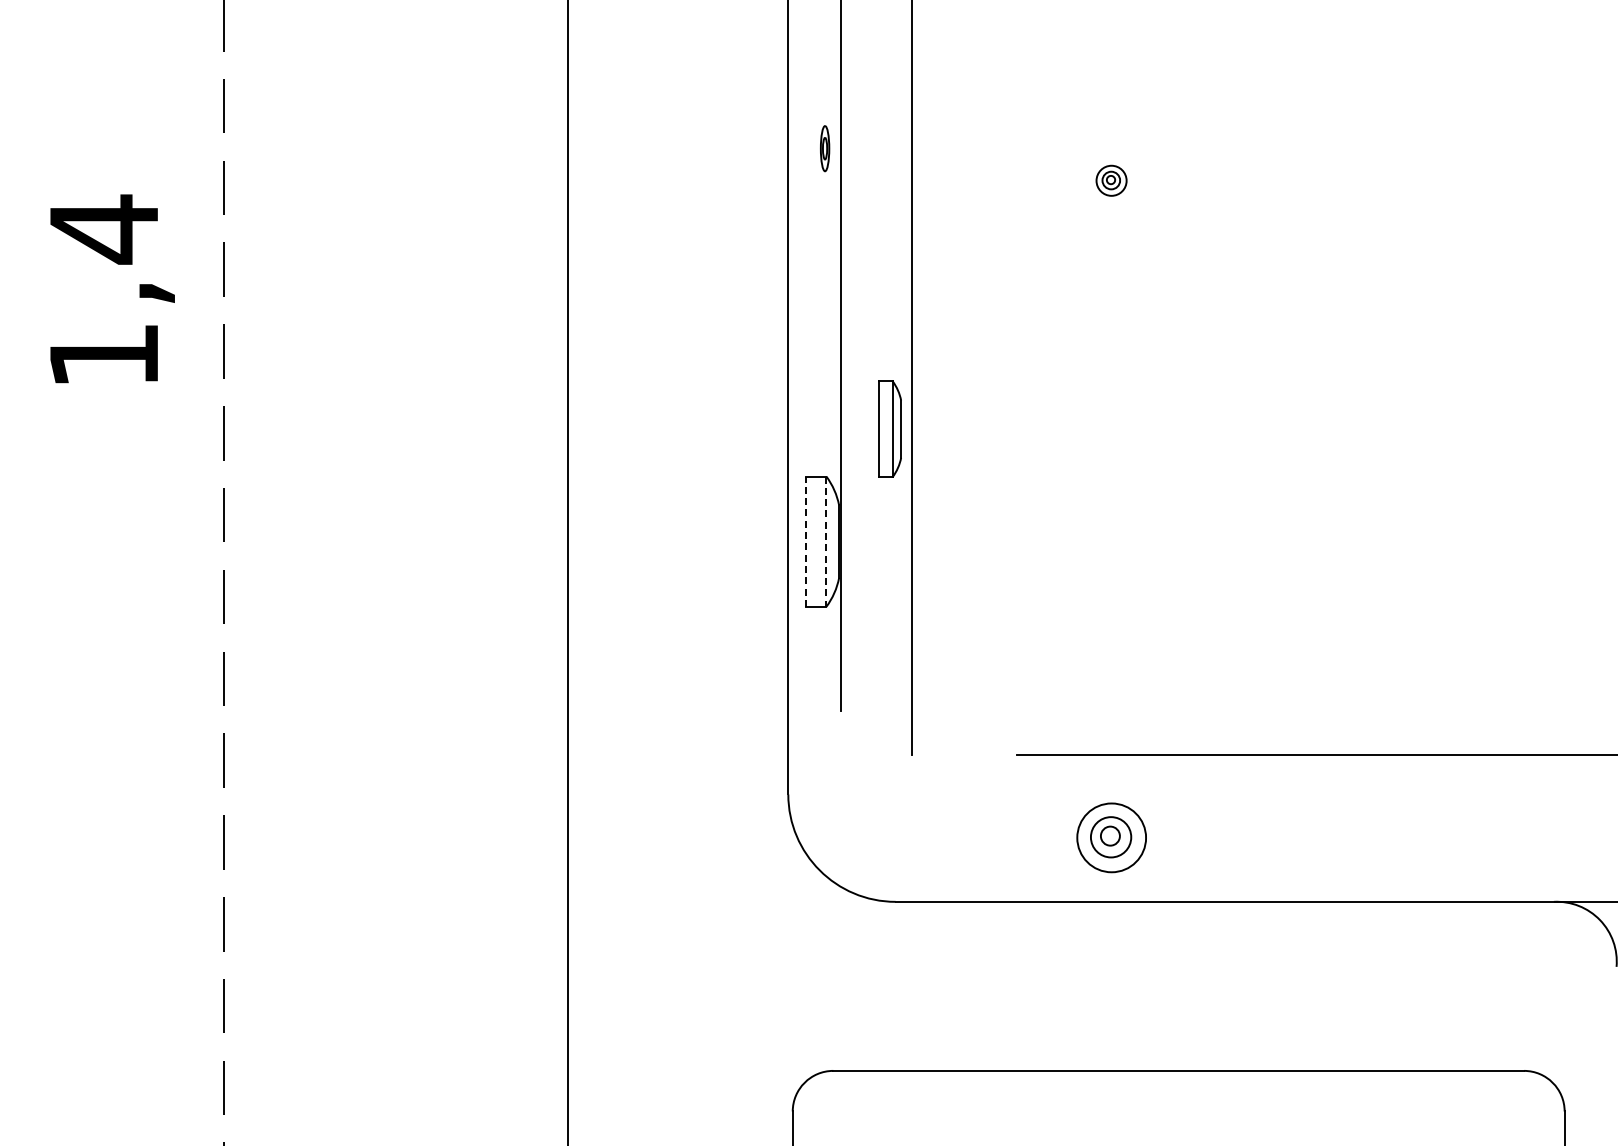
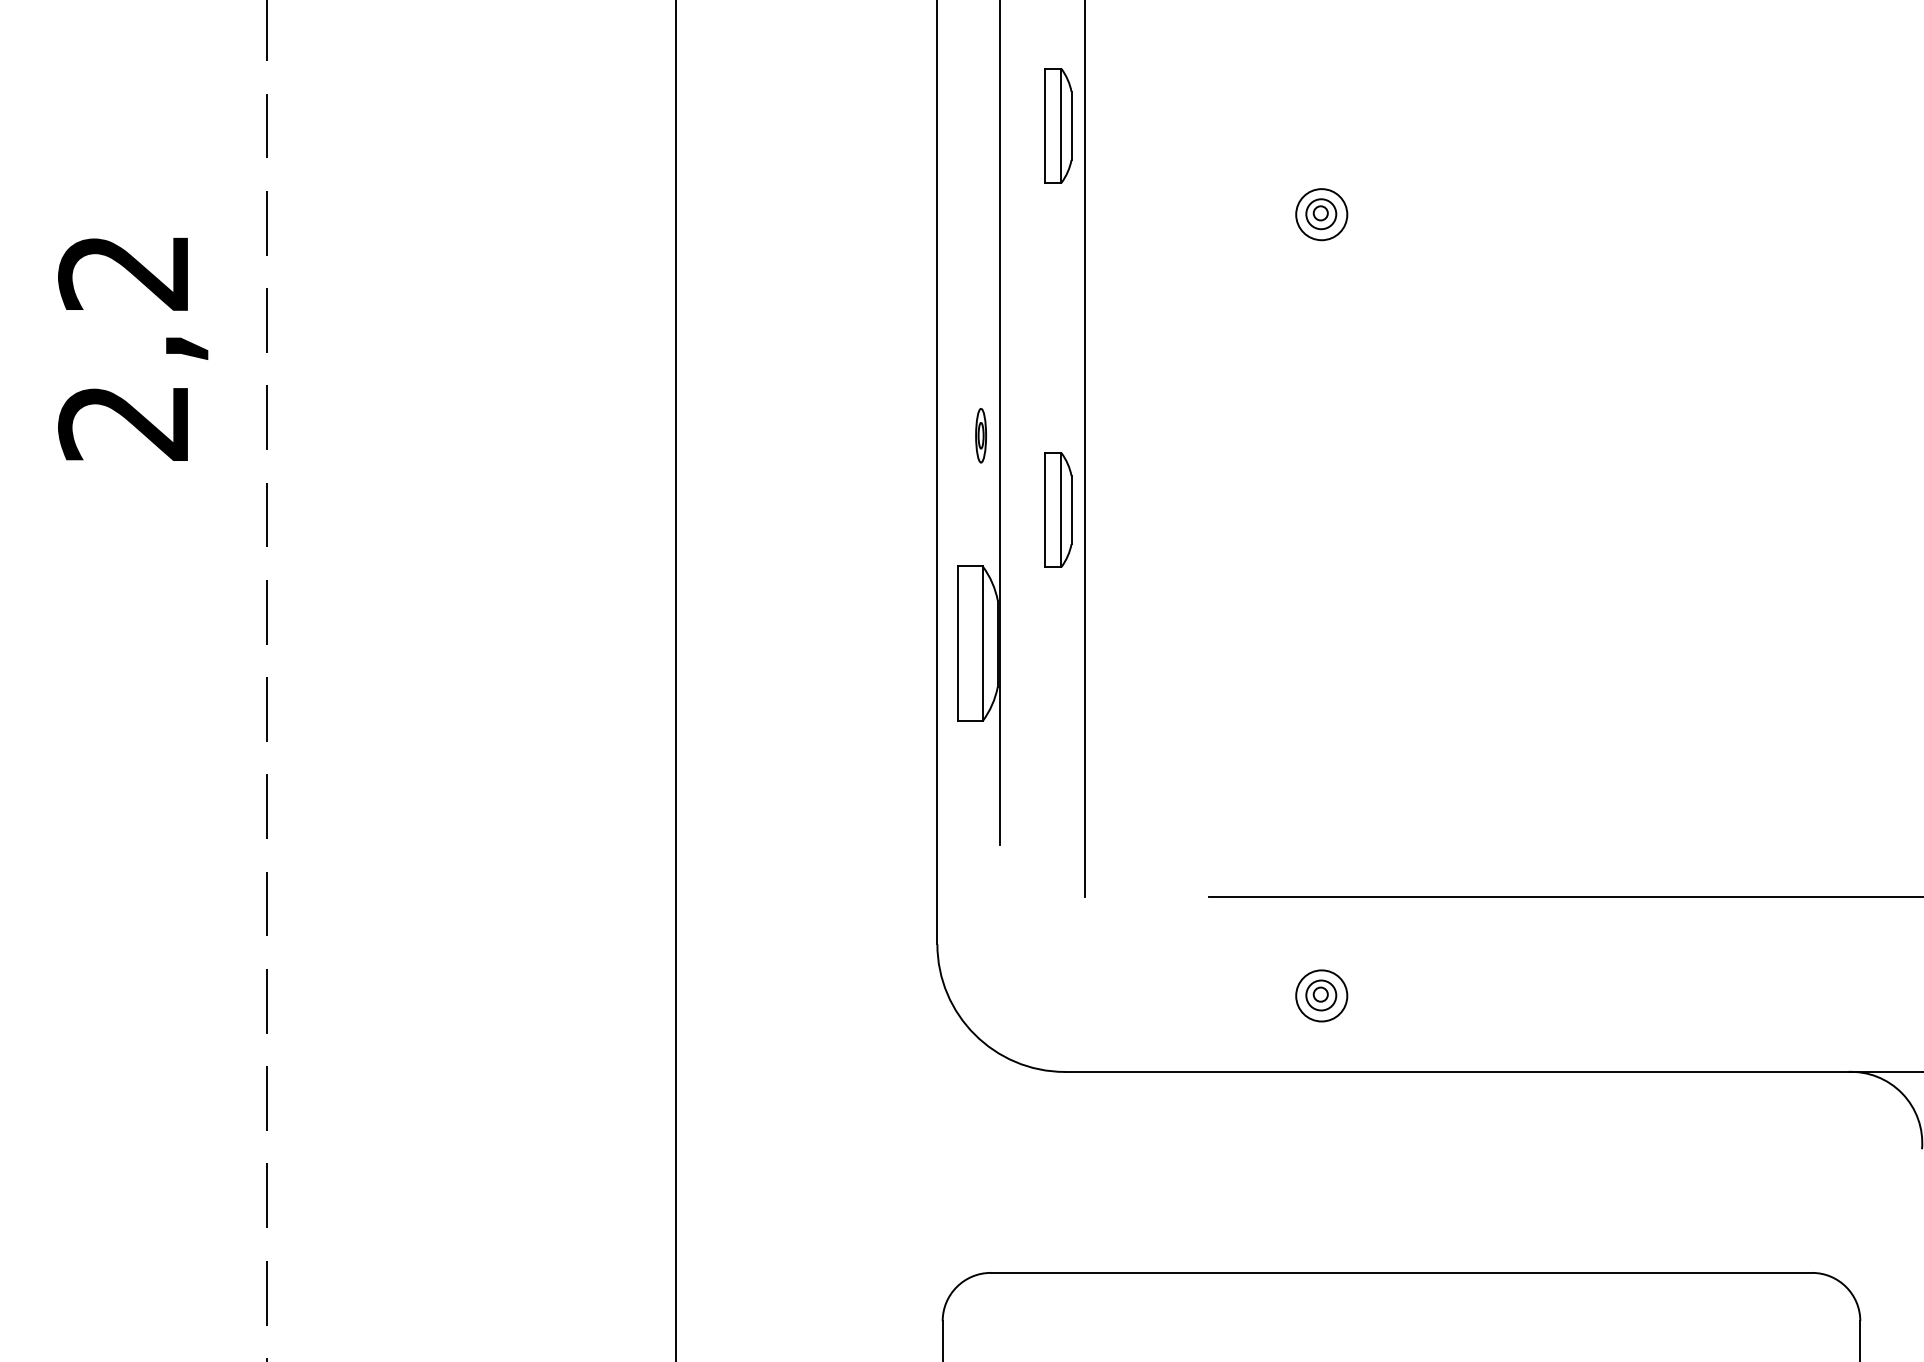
part: (889, 105) -> (1057, 125), added
part: (825, 148) -> (981, 435), moved
part: (1111, 180) -> (1321, 214), size x1.43
text: (102, 290) -> (122, 345), 1,4 -> 2,2
line: (805, 541) -> (957, 643), dashed -> solid
line: (826, 542) -> (982, 644), dashed -> solid
part: (1111, 837) -> (1321, 995), size x0.62

